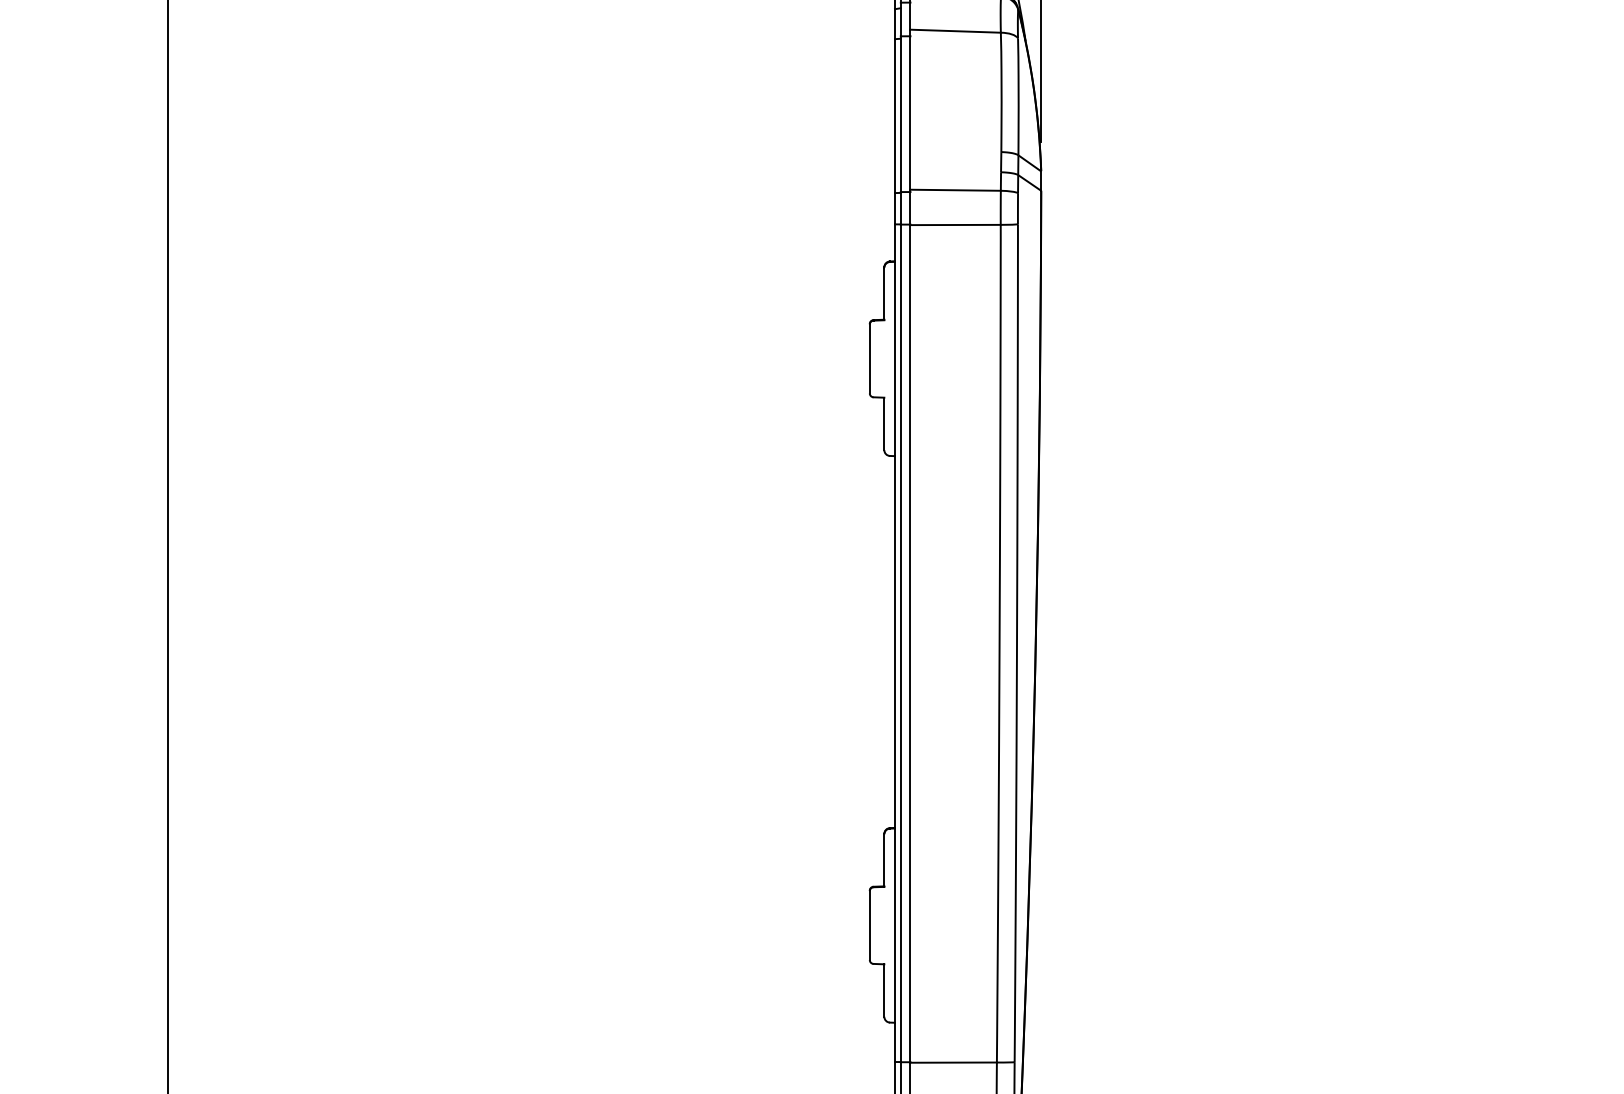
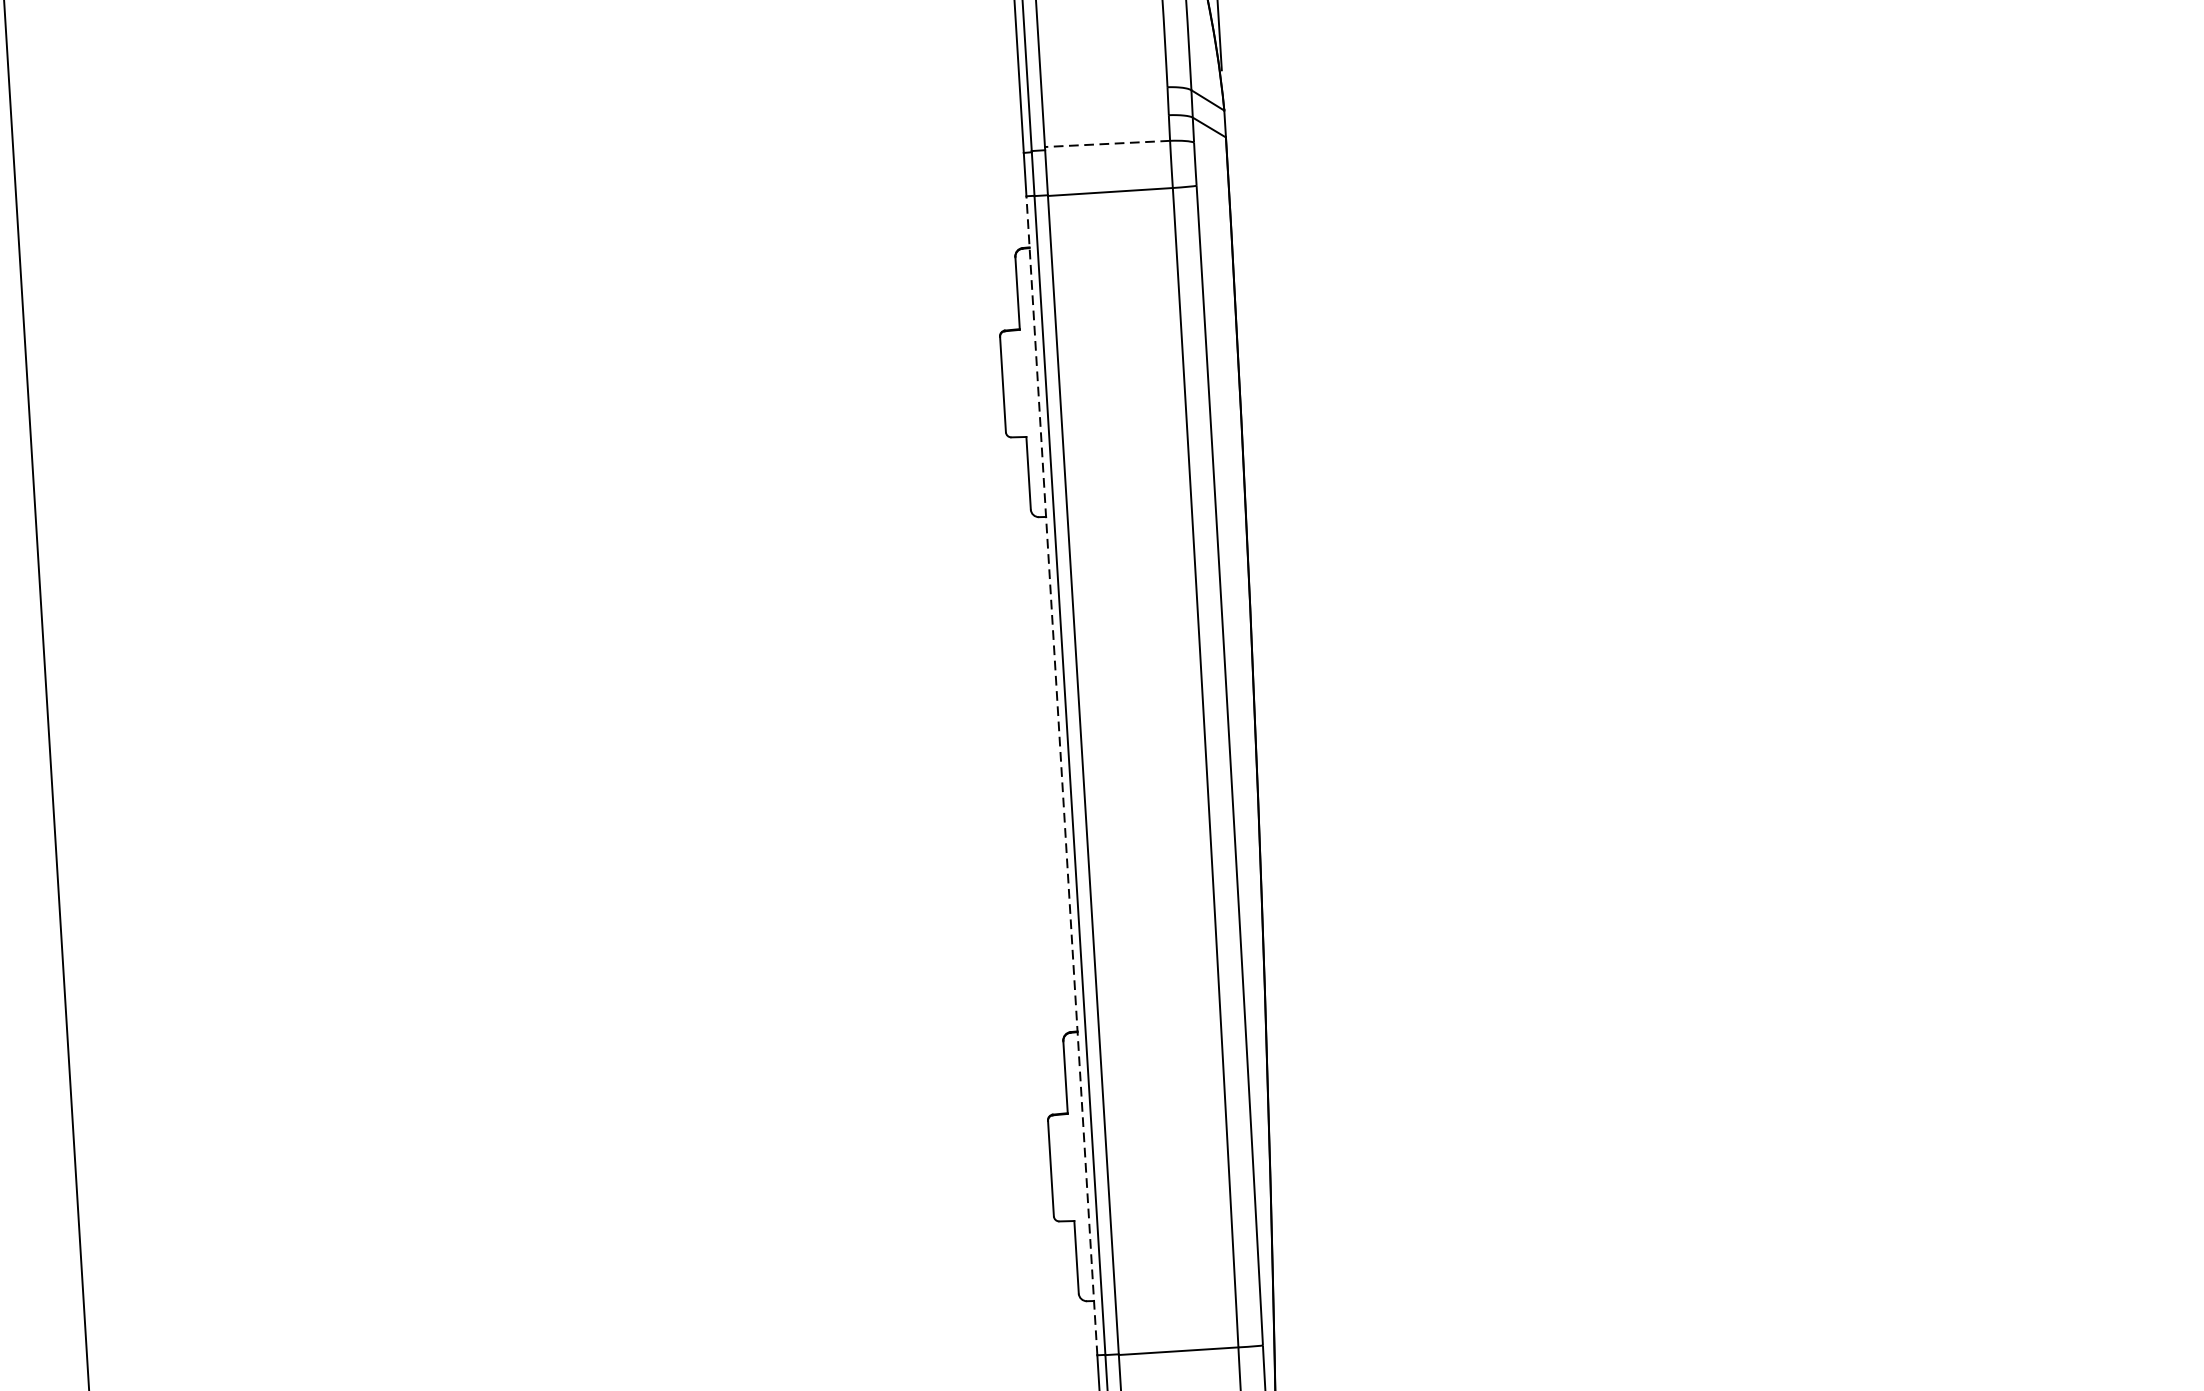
line: (955, 190) -> (1107, 144), solid -> dashed
line: (894, 643) -> (1061, 776), solid -> dashed

